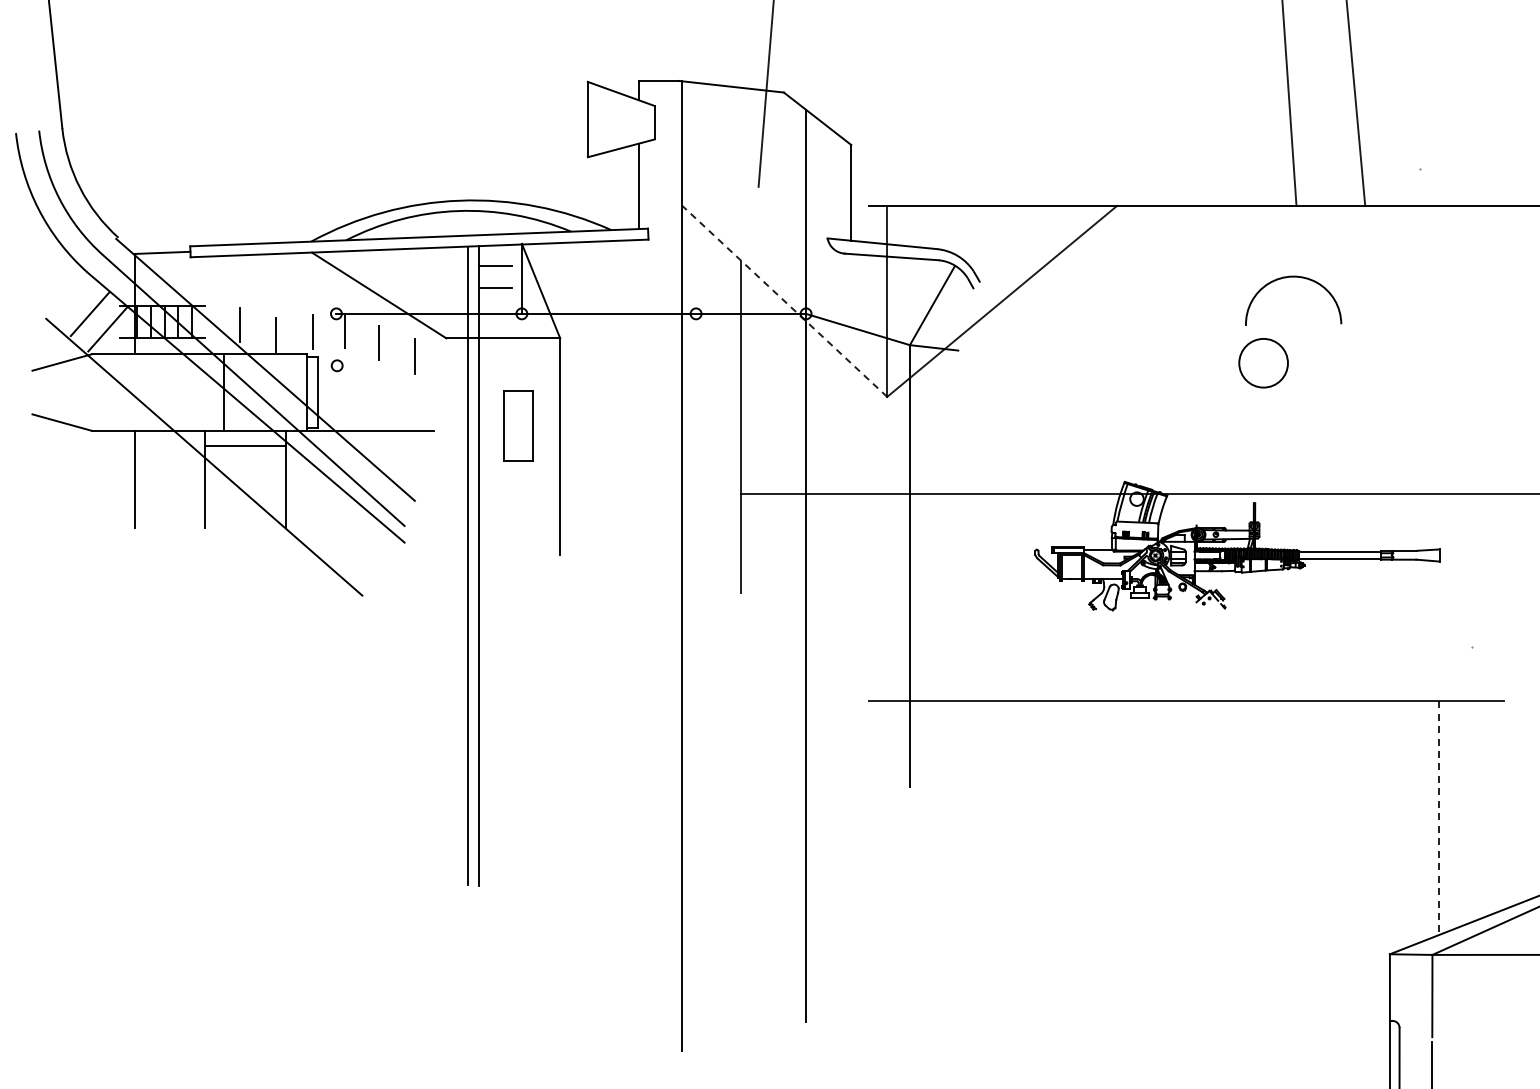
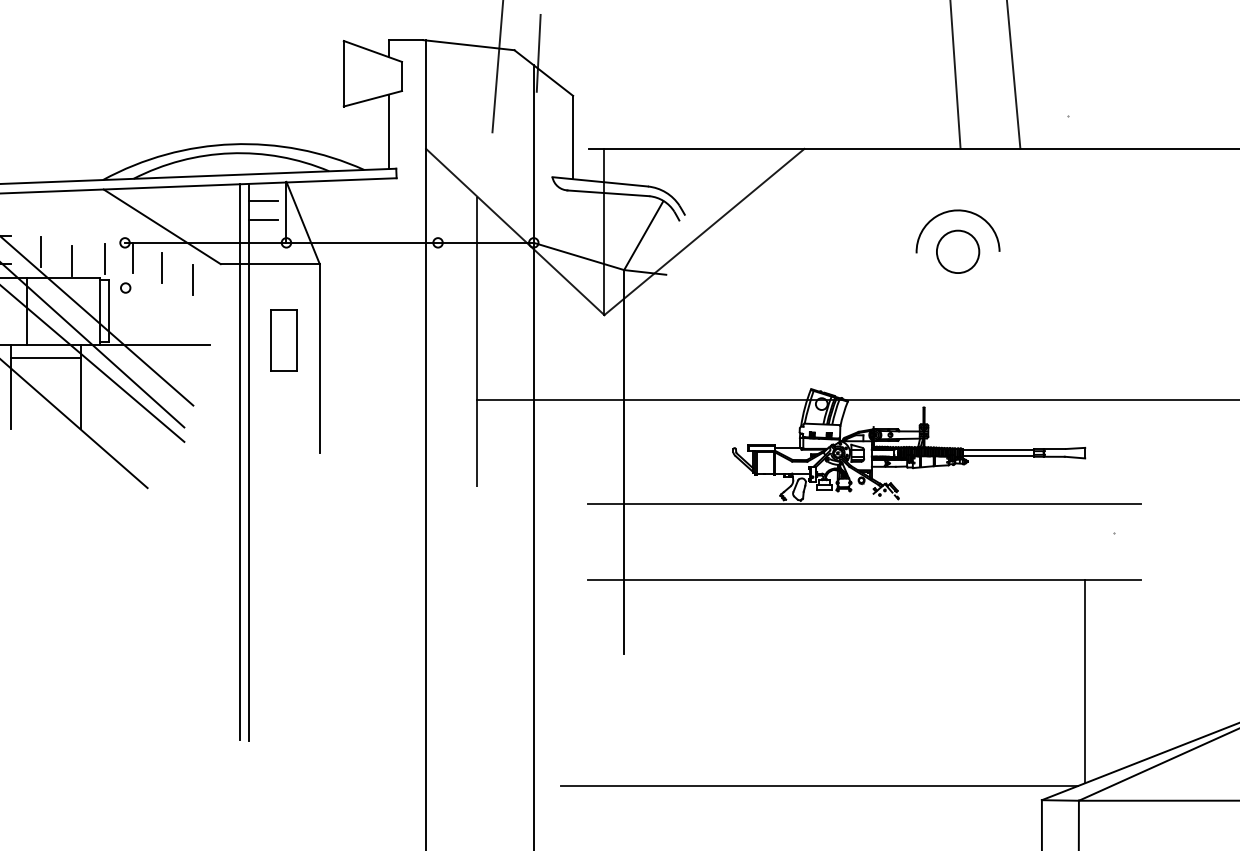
line: (811, 95) -> (538, 52), added
line: (784, 301) -> (514, 232), dashed -> solid
circle: (1263, 363) -> (957, 252), moved
line: (1186, 613) -> (864, 503), added
line: (1438, 818) -> (1084, 682), dashed -> solid
line: (1134, 938) -> (819, 786), added

